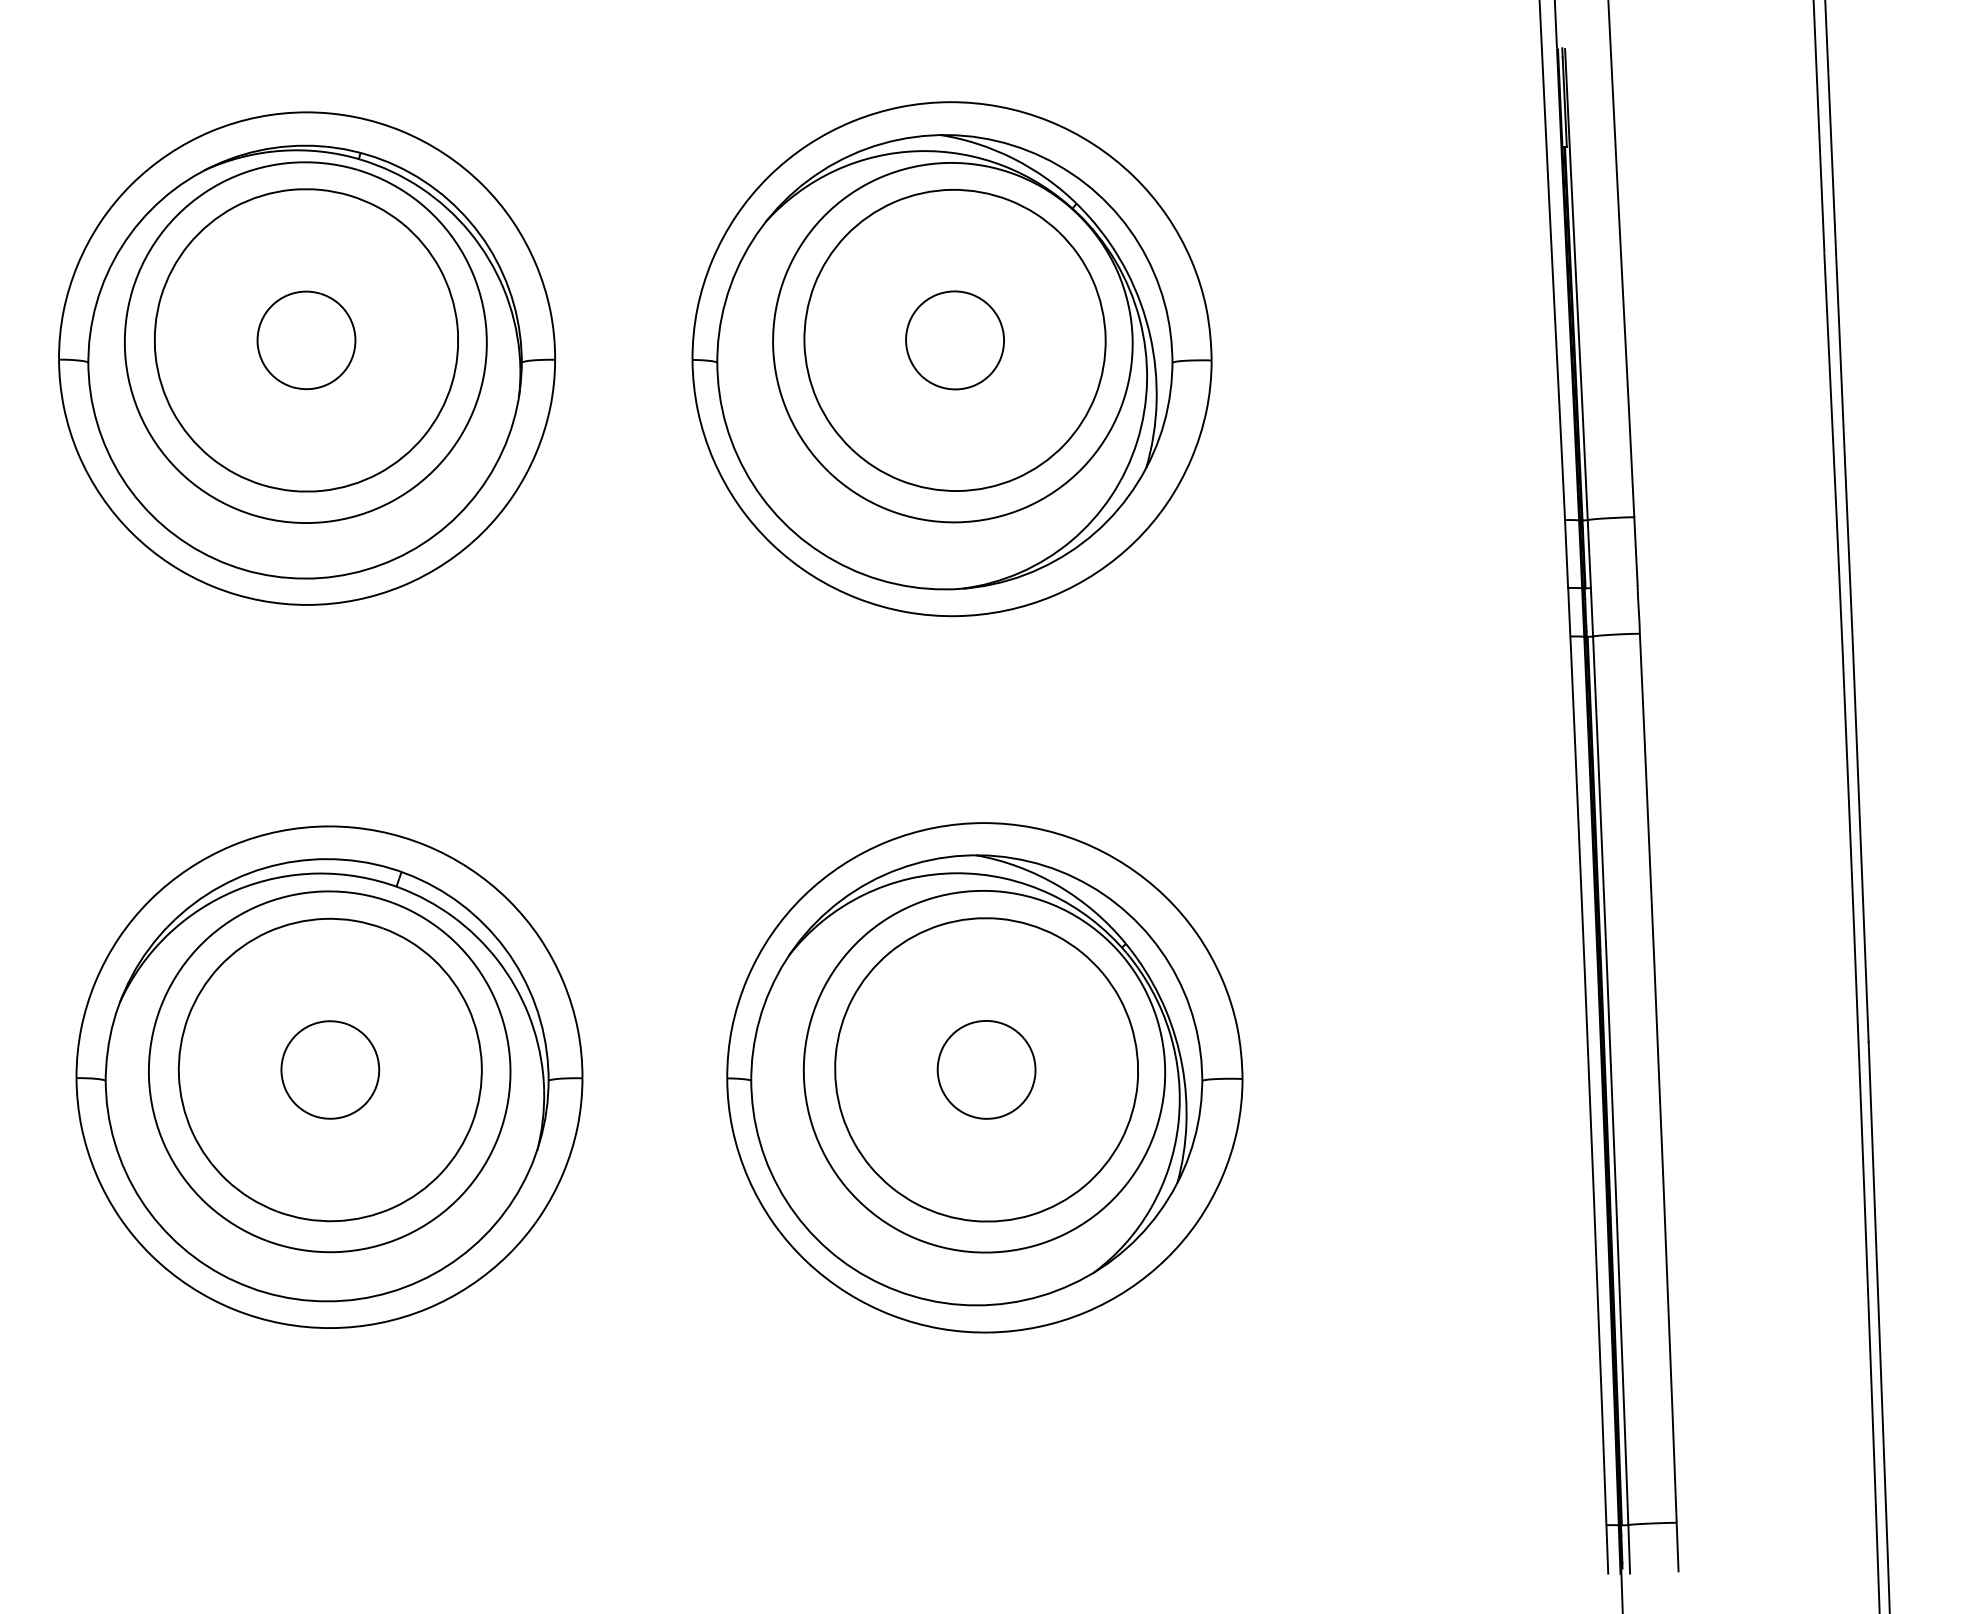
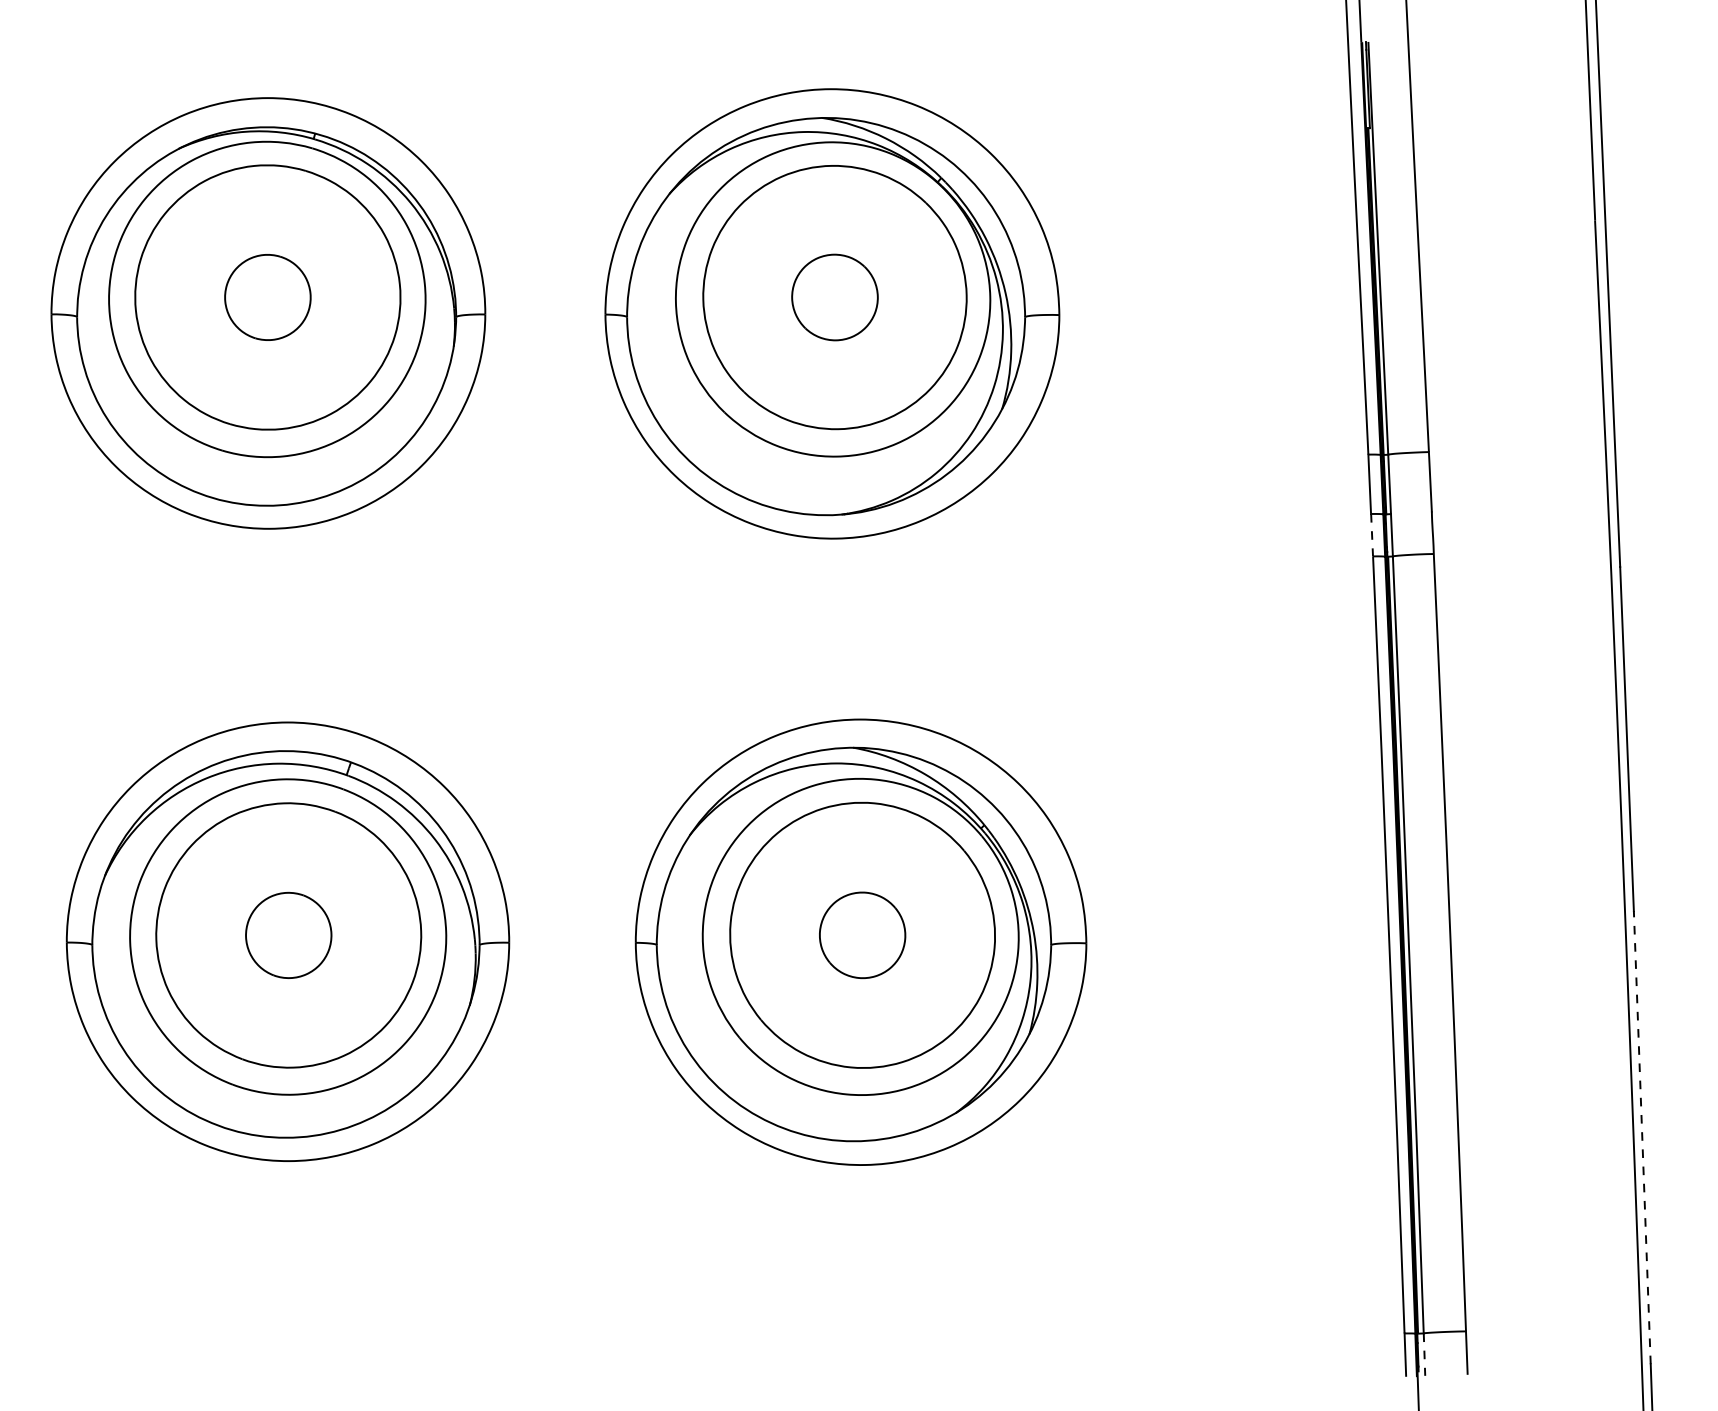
line: (1569, 612) -> (1372, 535), solid -> dashed
line: (1878, 1300) -> (1642, 1137), solid -> dashed
line: (1629, 1549) -> (1424, 1354), solid -> dashed

